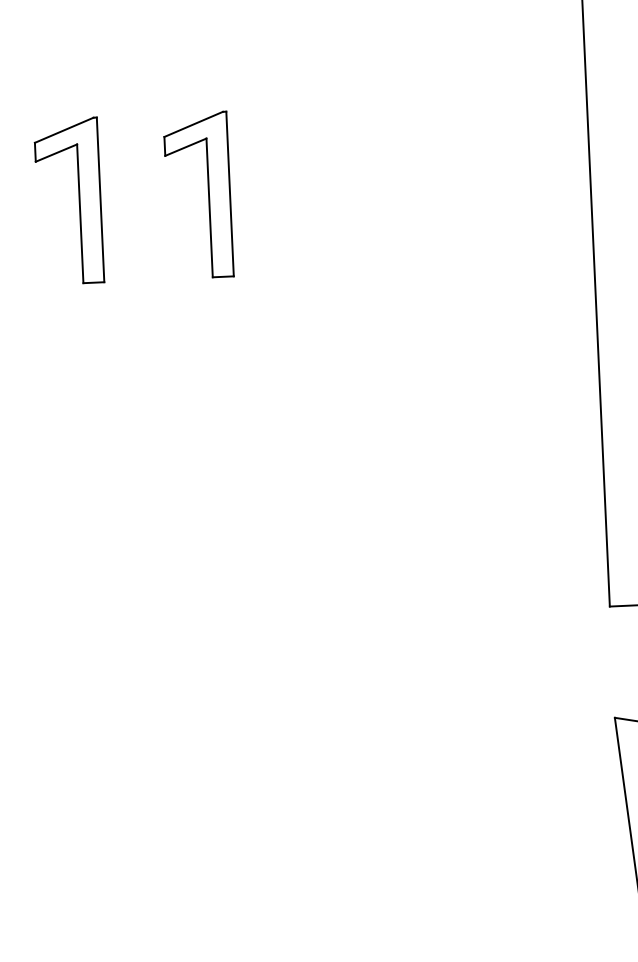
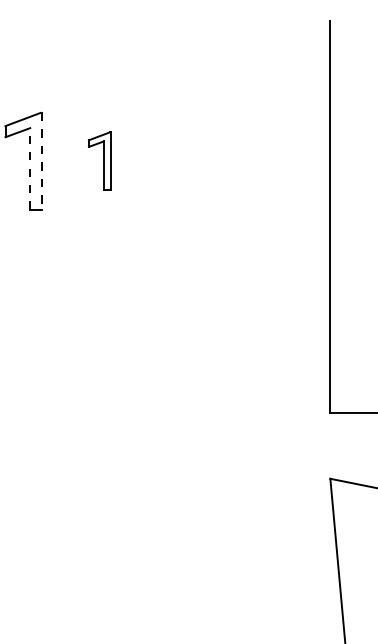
part: (197, 195) -> (99, 161), size x0.6
line: (100, 200) -> (42, 161), solid -> dashed
line: (80, 213) -> (30, 168), solid -> dashed

